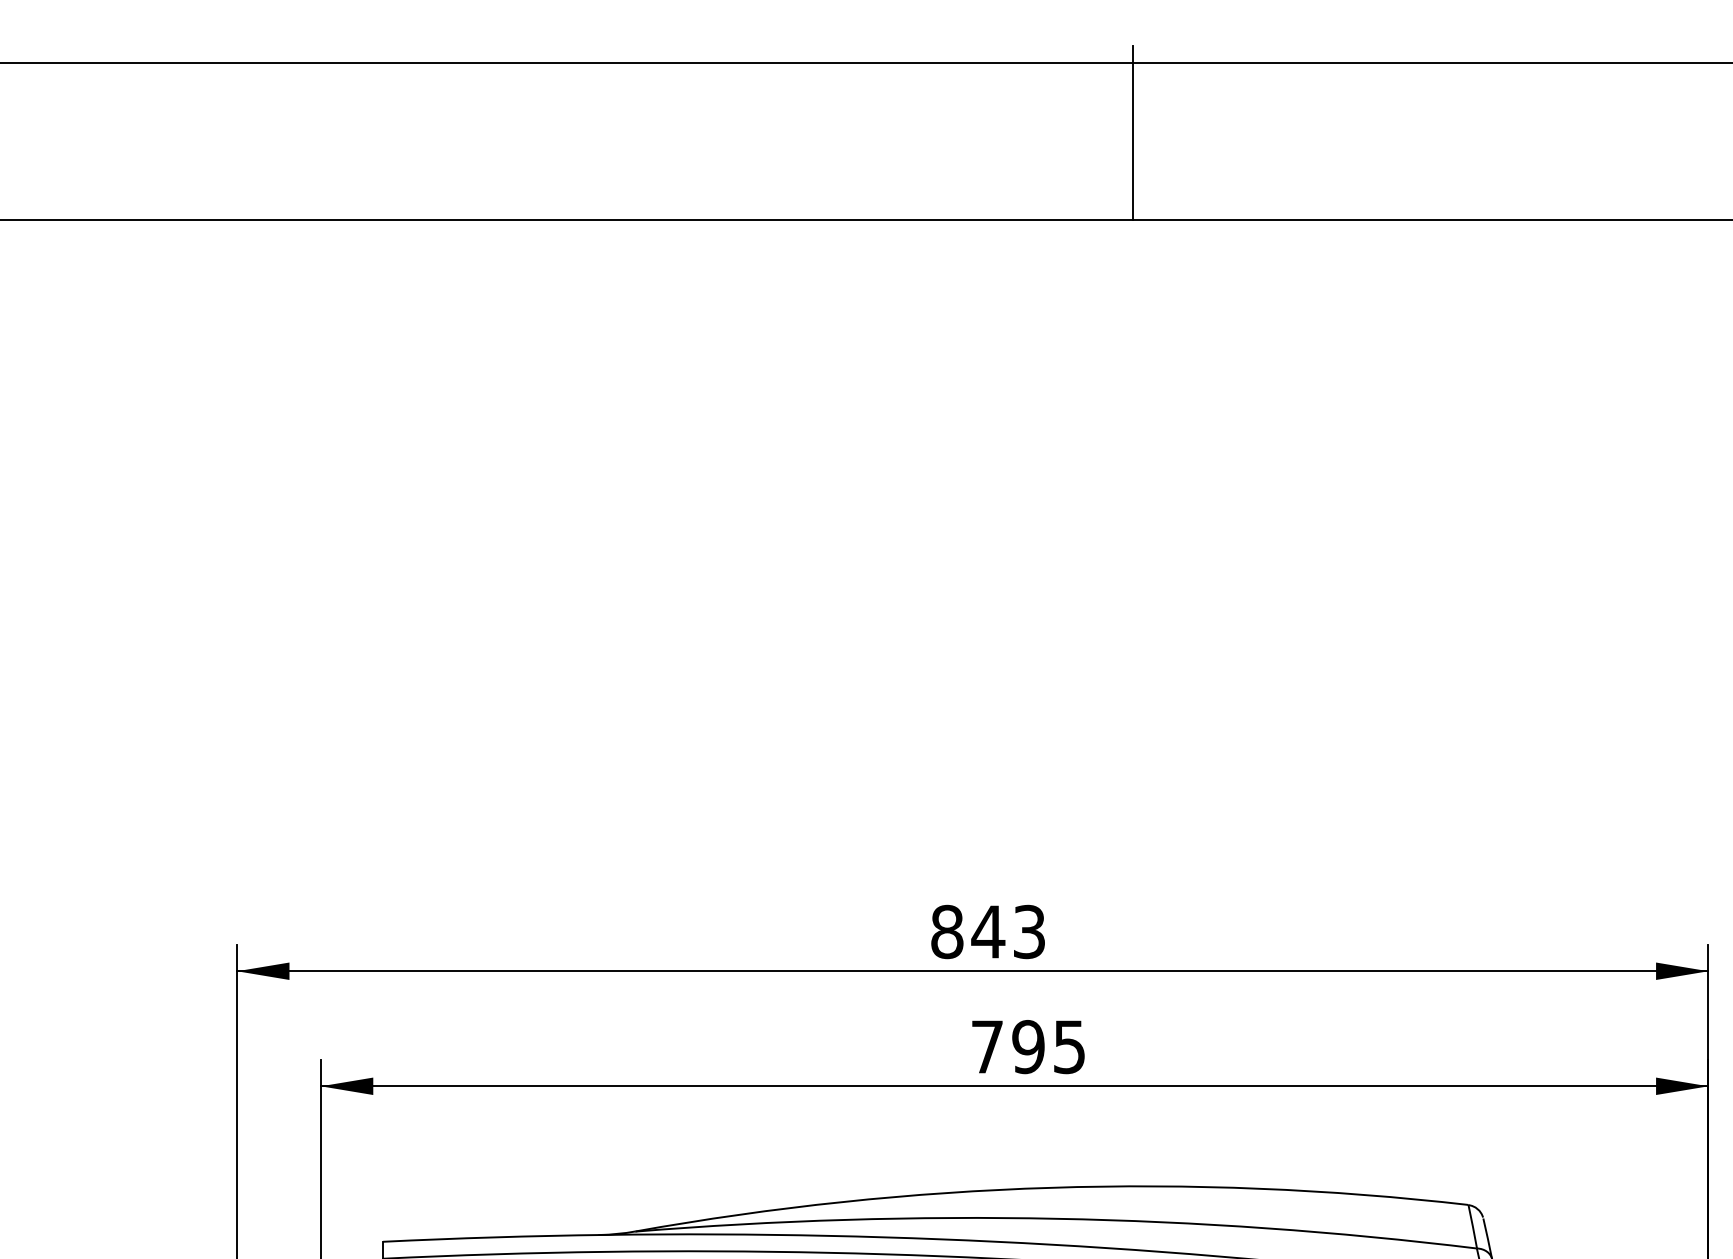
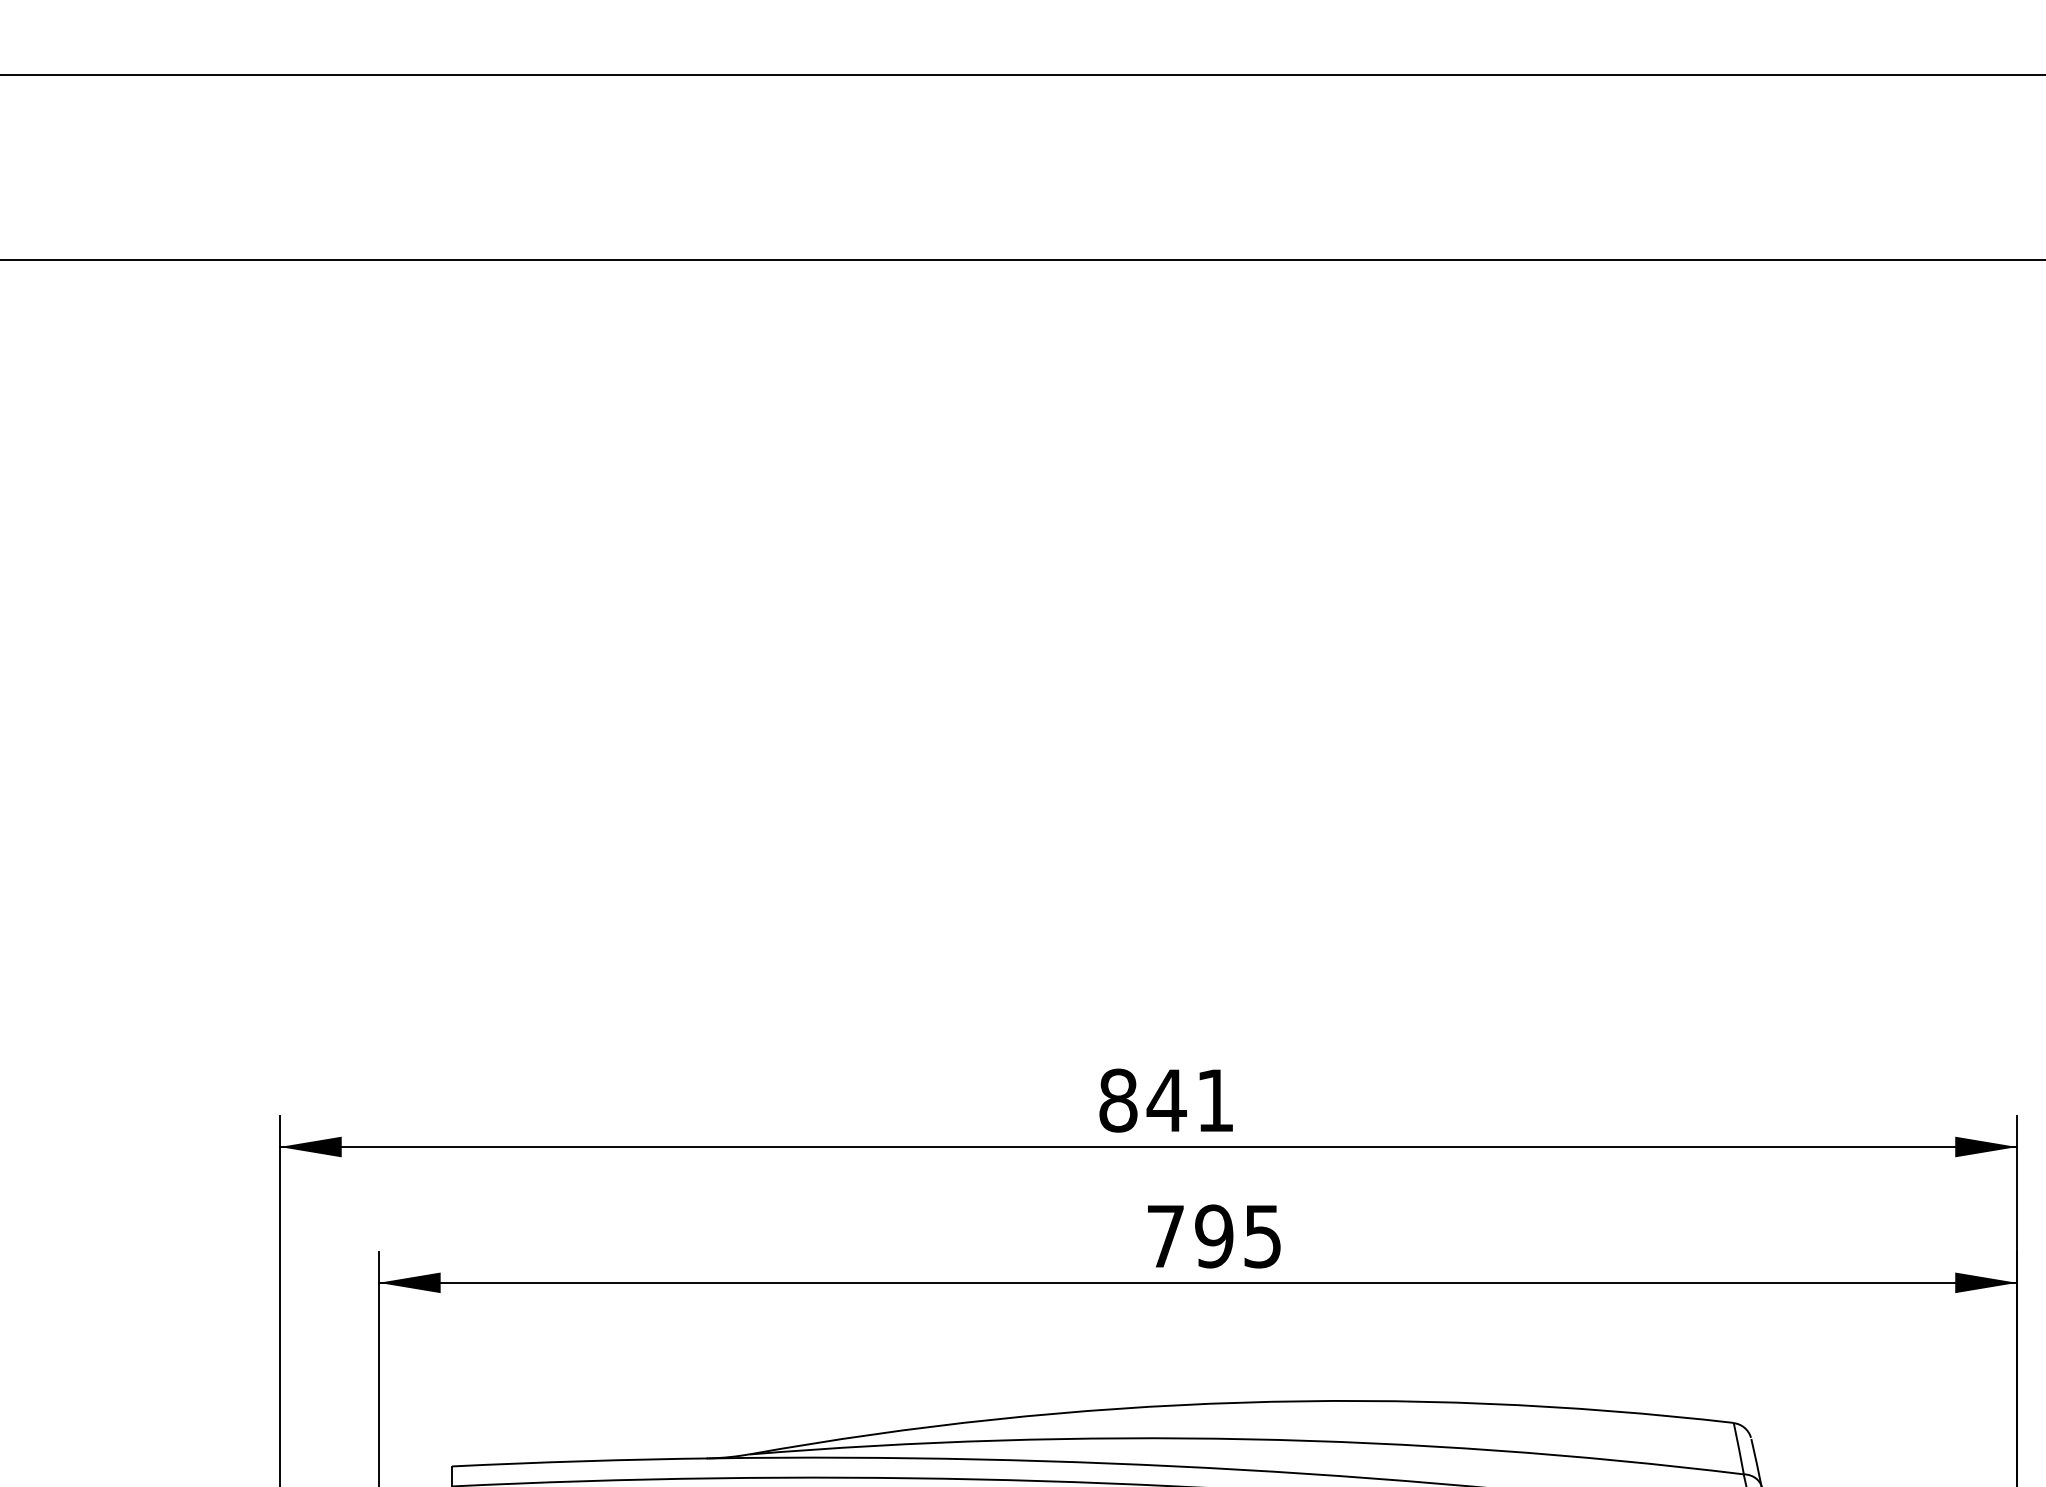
line: (1132, 132) -> (1337, 156), removed
text: (1029, 931) -> (1215, 1100), 843 -> 841

